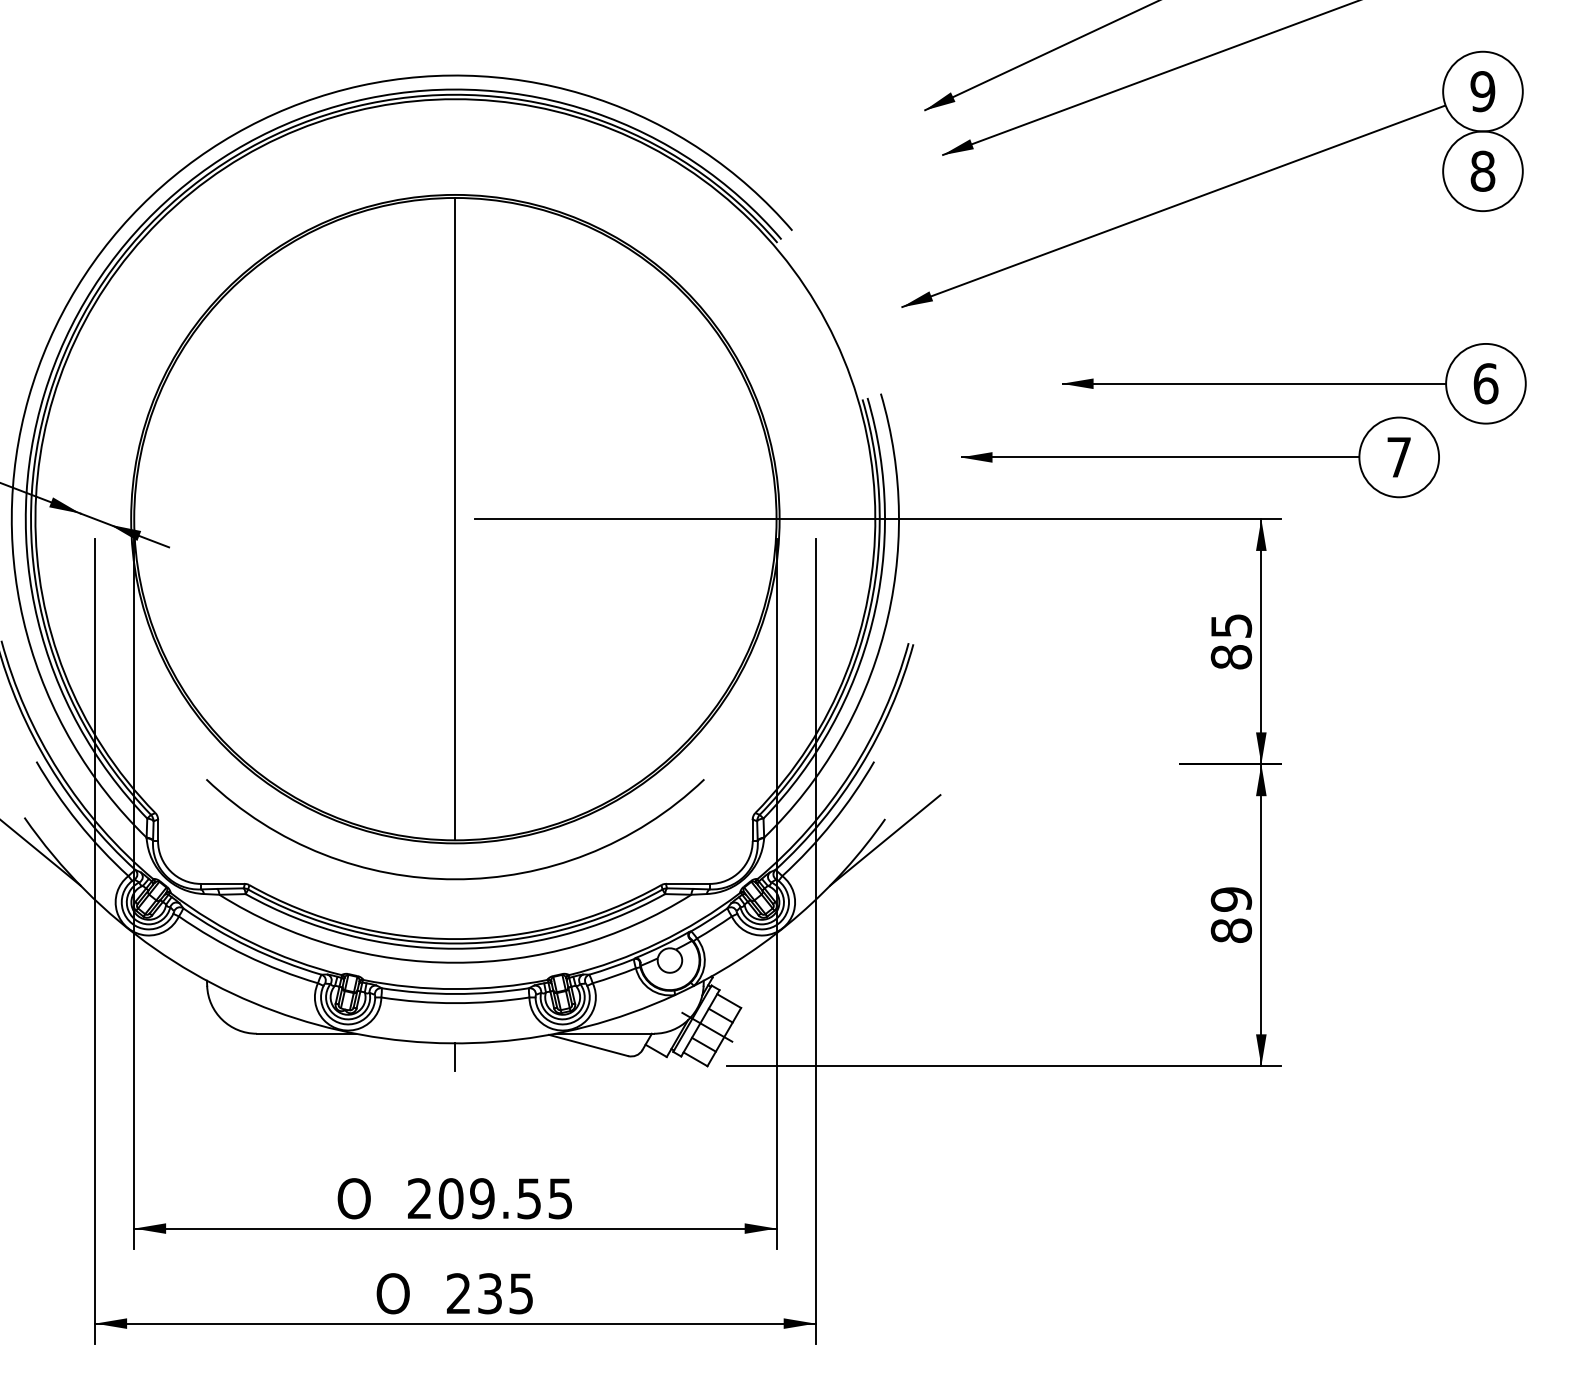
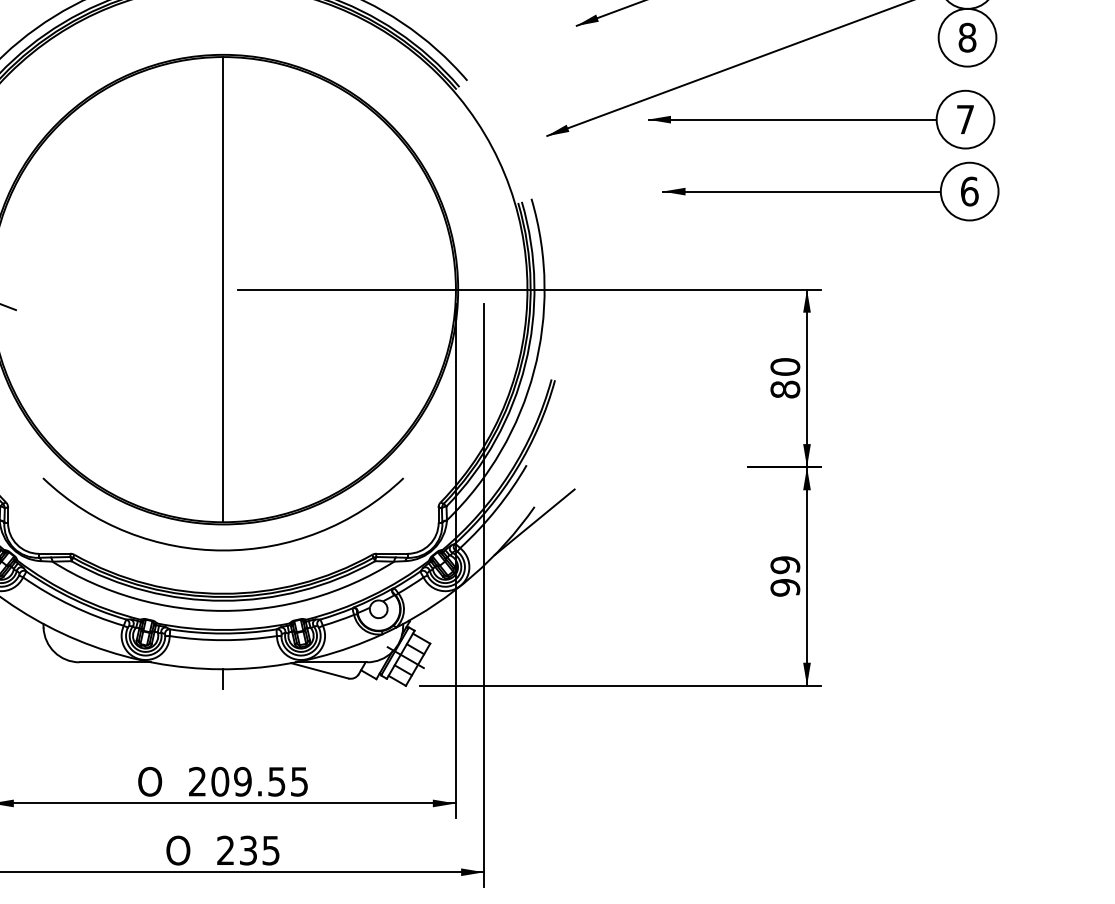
part: (1200, 457) -> (821, 119), moved
text: (1231, 625) -> (785, 366), 85 -> 80
text: (1231, 930) -> (785, 587), 89 -> 99

